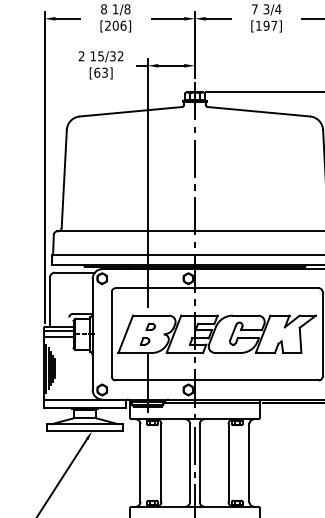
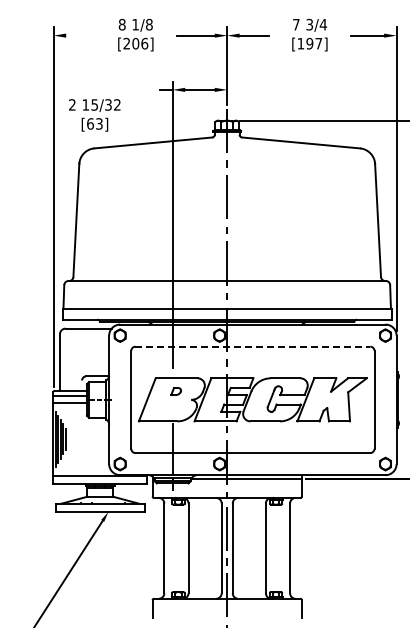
line: (67, 18) -> (80, 35), removed
text: (100, 65) -> (94, 115), moved
line: (217, 288) -> (253, 346), solid -> dashed
part: (144, 340) -> (169, 407), removed

